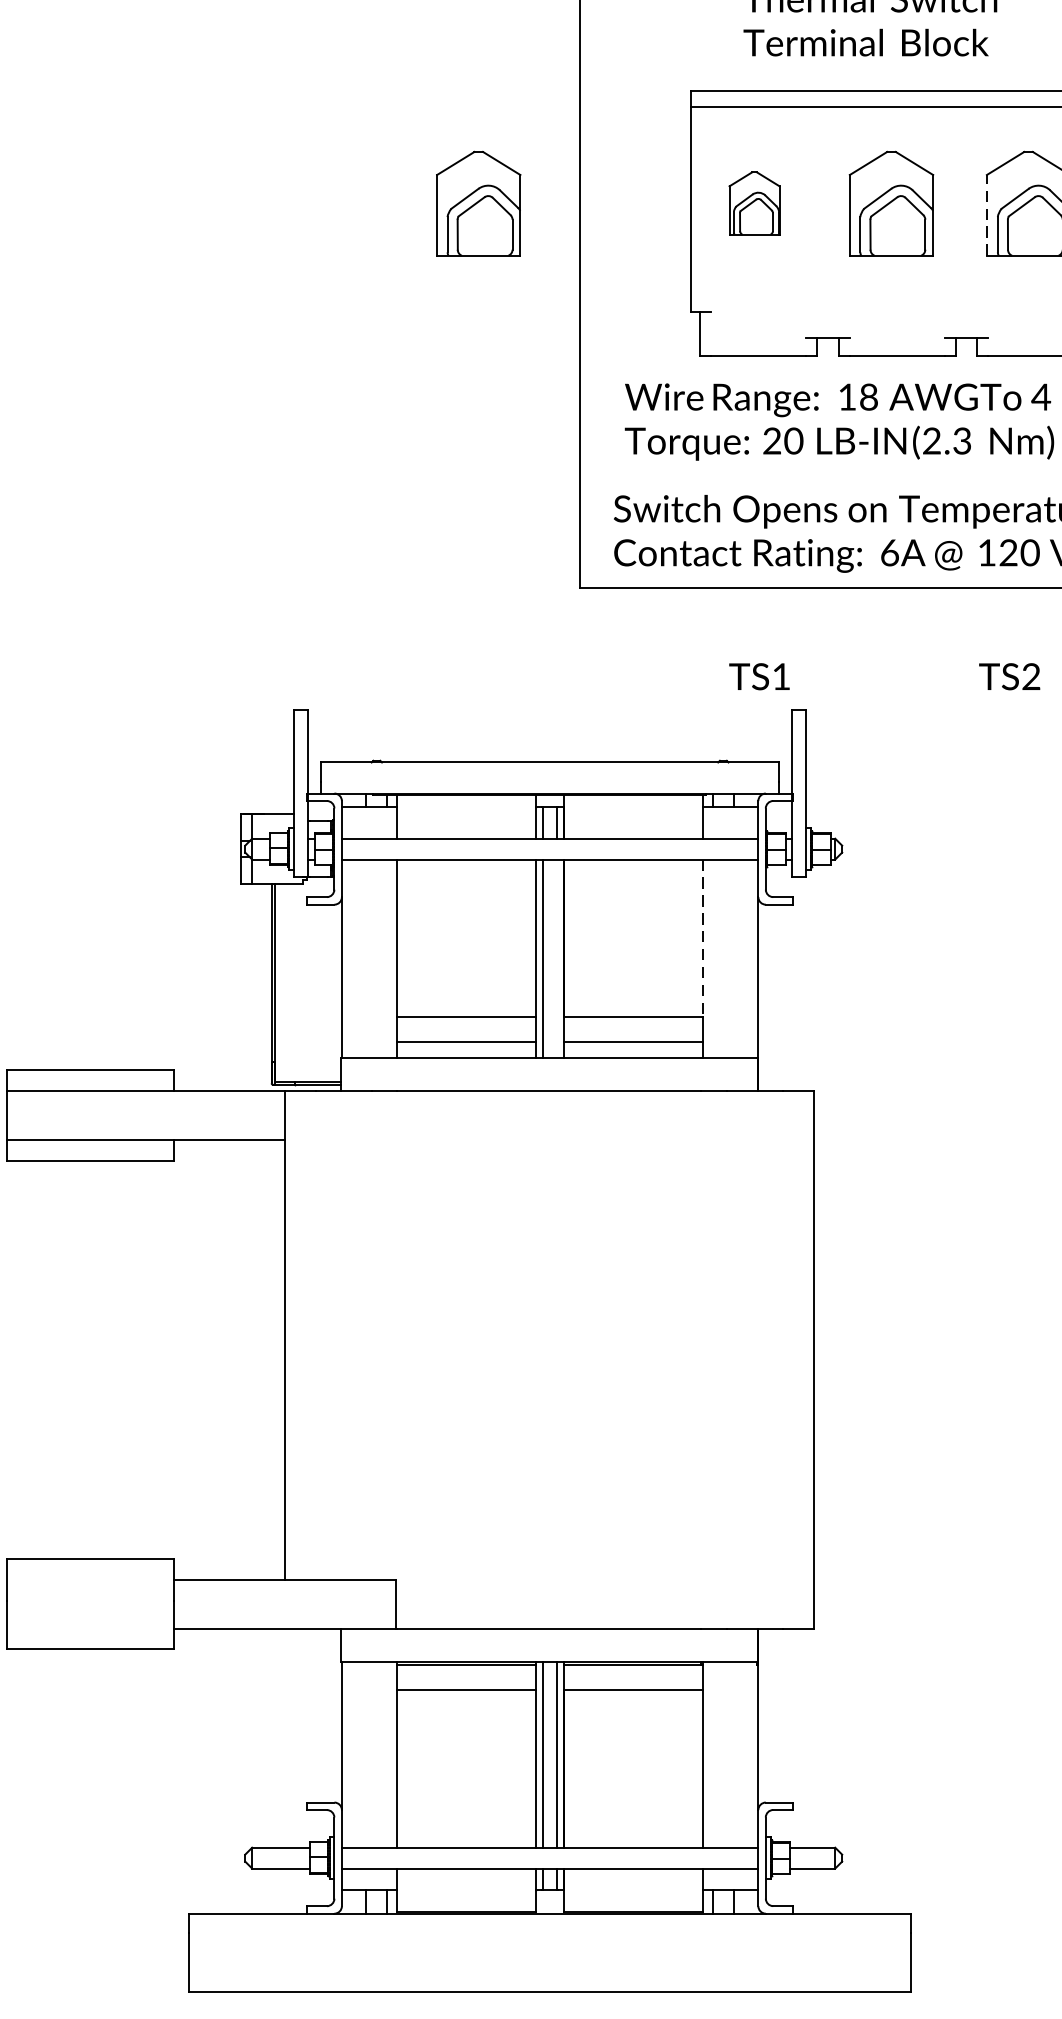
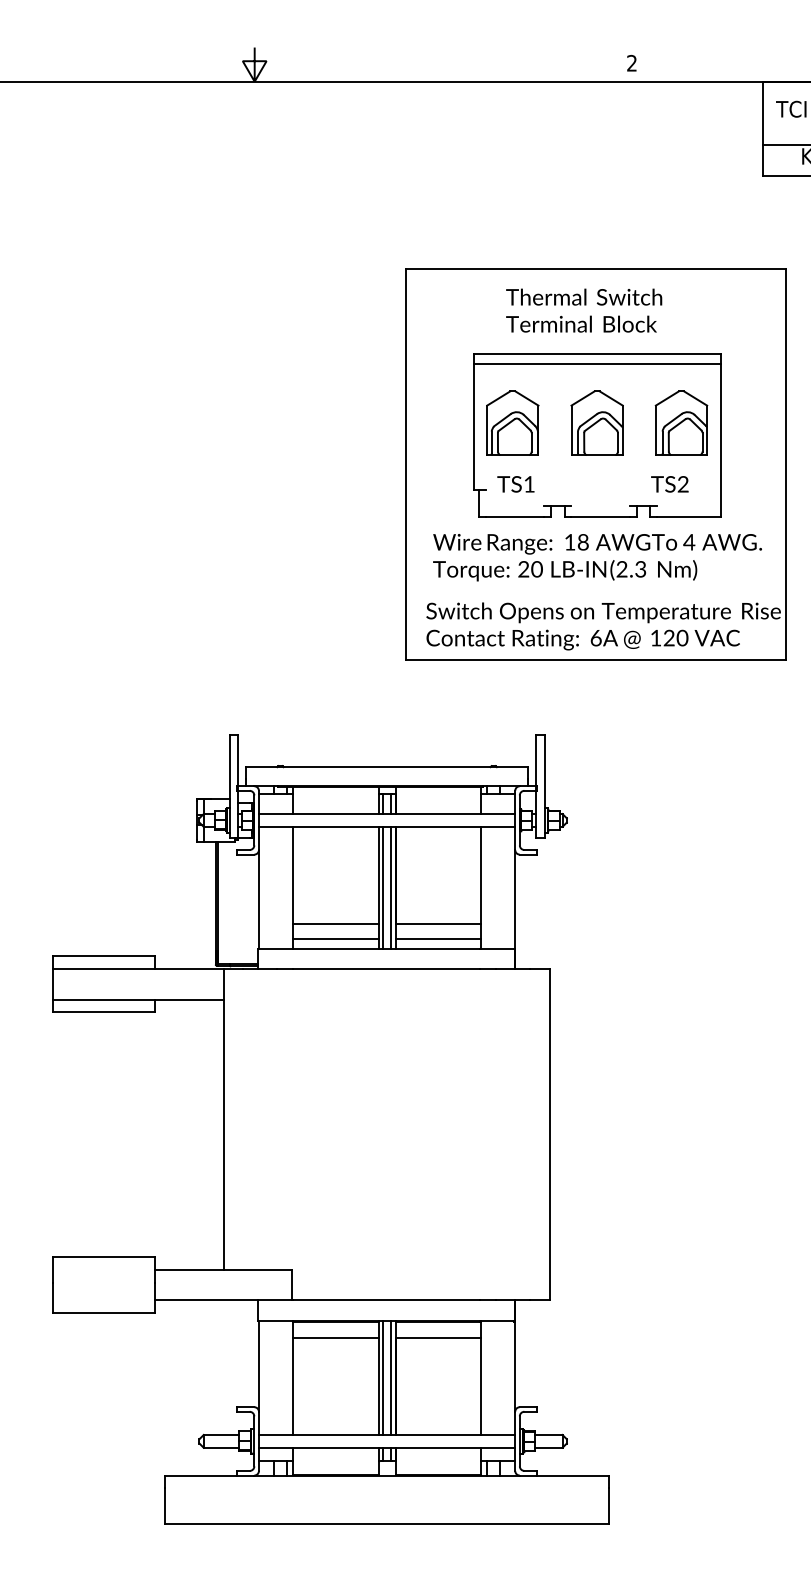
part: (477, 202) -> (342, 422), removed
part: (753, 202) -> (512, 422), size x1.67
line: (986, 215) -> (655, 430), dashed -> solid
text: (883, 676) -> (592, 484), moved
line: (703, 938) -> (481, 875), dashed -> solid
line: (557, 958) -> (391, 887), added

